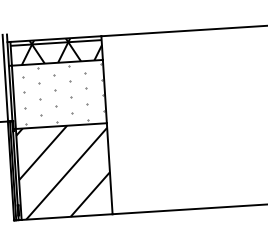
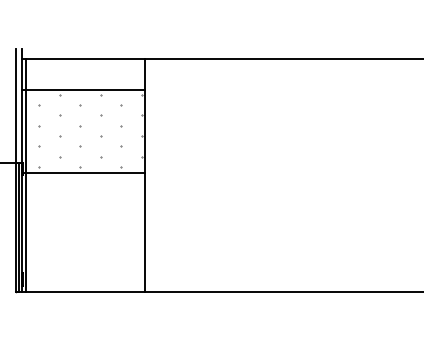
hatch: (56, 50) -> (85, 73), removed
hatch: (64, 171) -> (85, 232), removed

